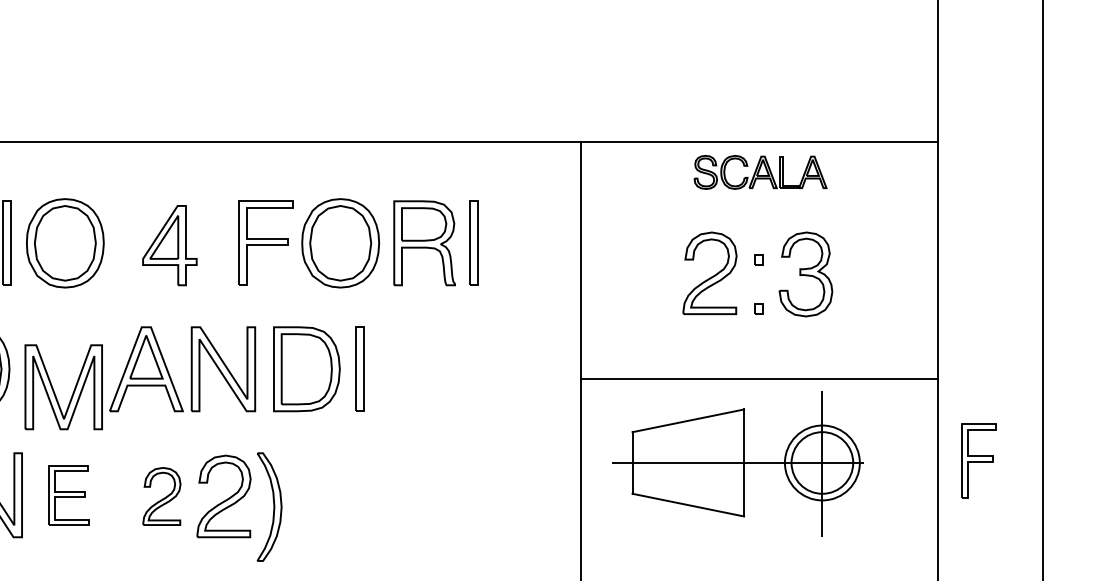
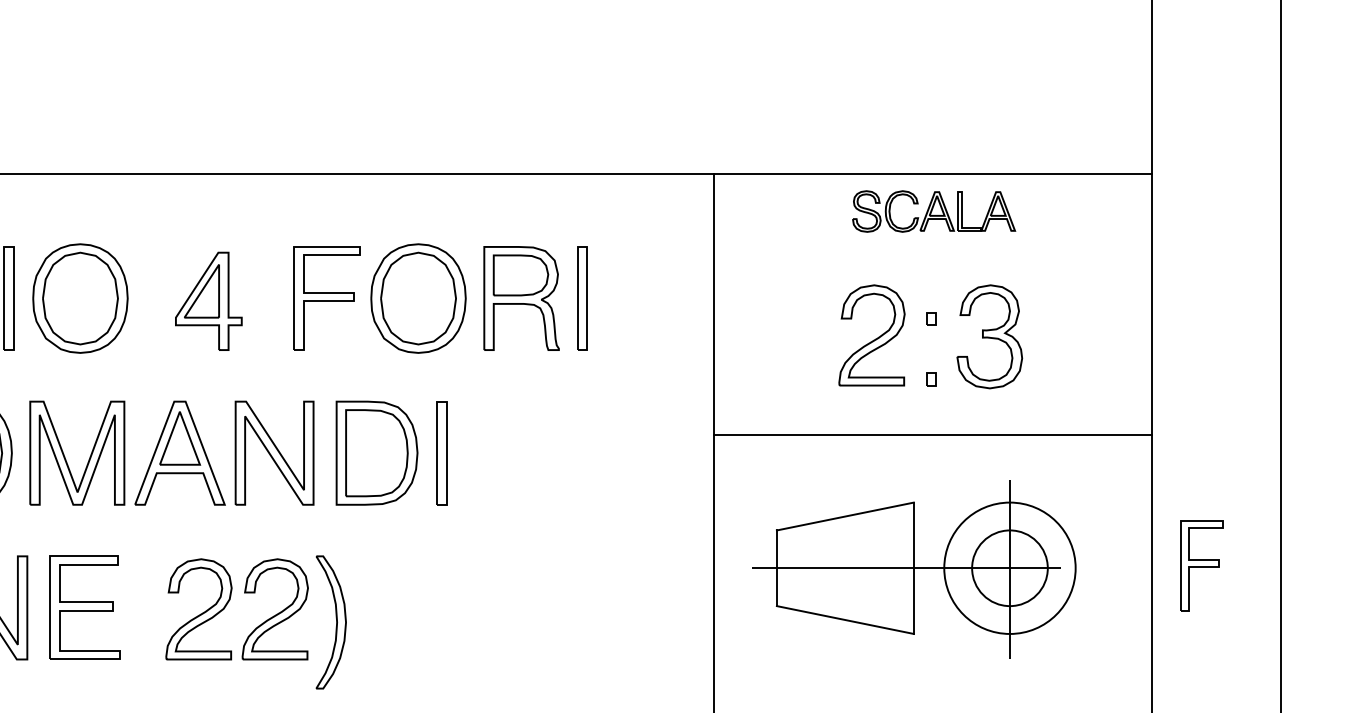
line: (758, 378) -> (931, 435), moved
part: (54, 390) -> (65, 457), moved
circle: (821, 462) -> (1008, 567), size x1.43
part: (68, 494) -> (84, 606), size x1.43
part: (161, 496) -> (198, 609), size x1.43

